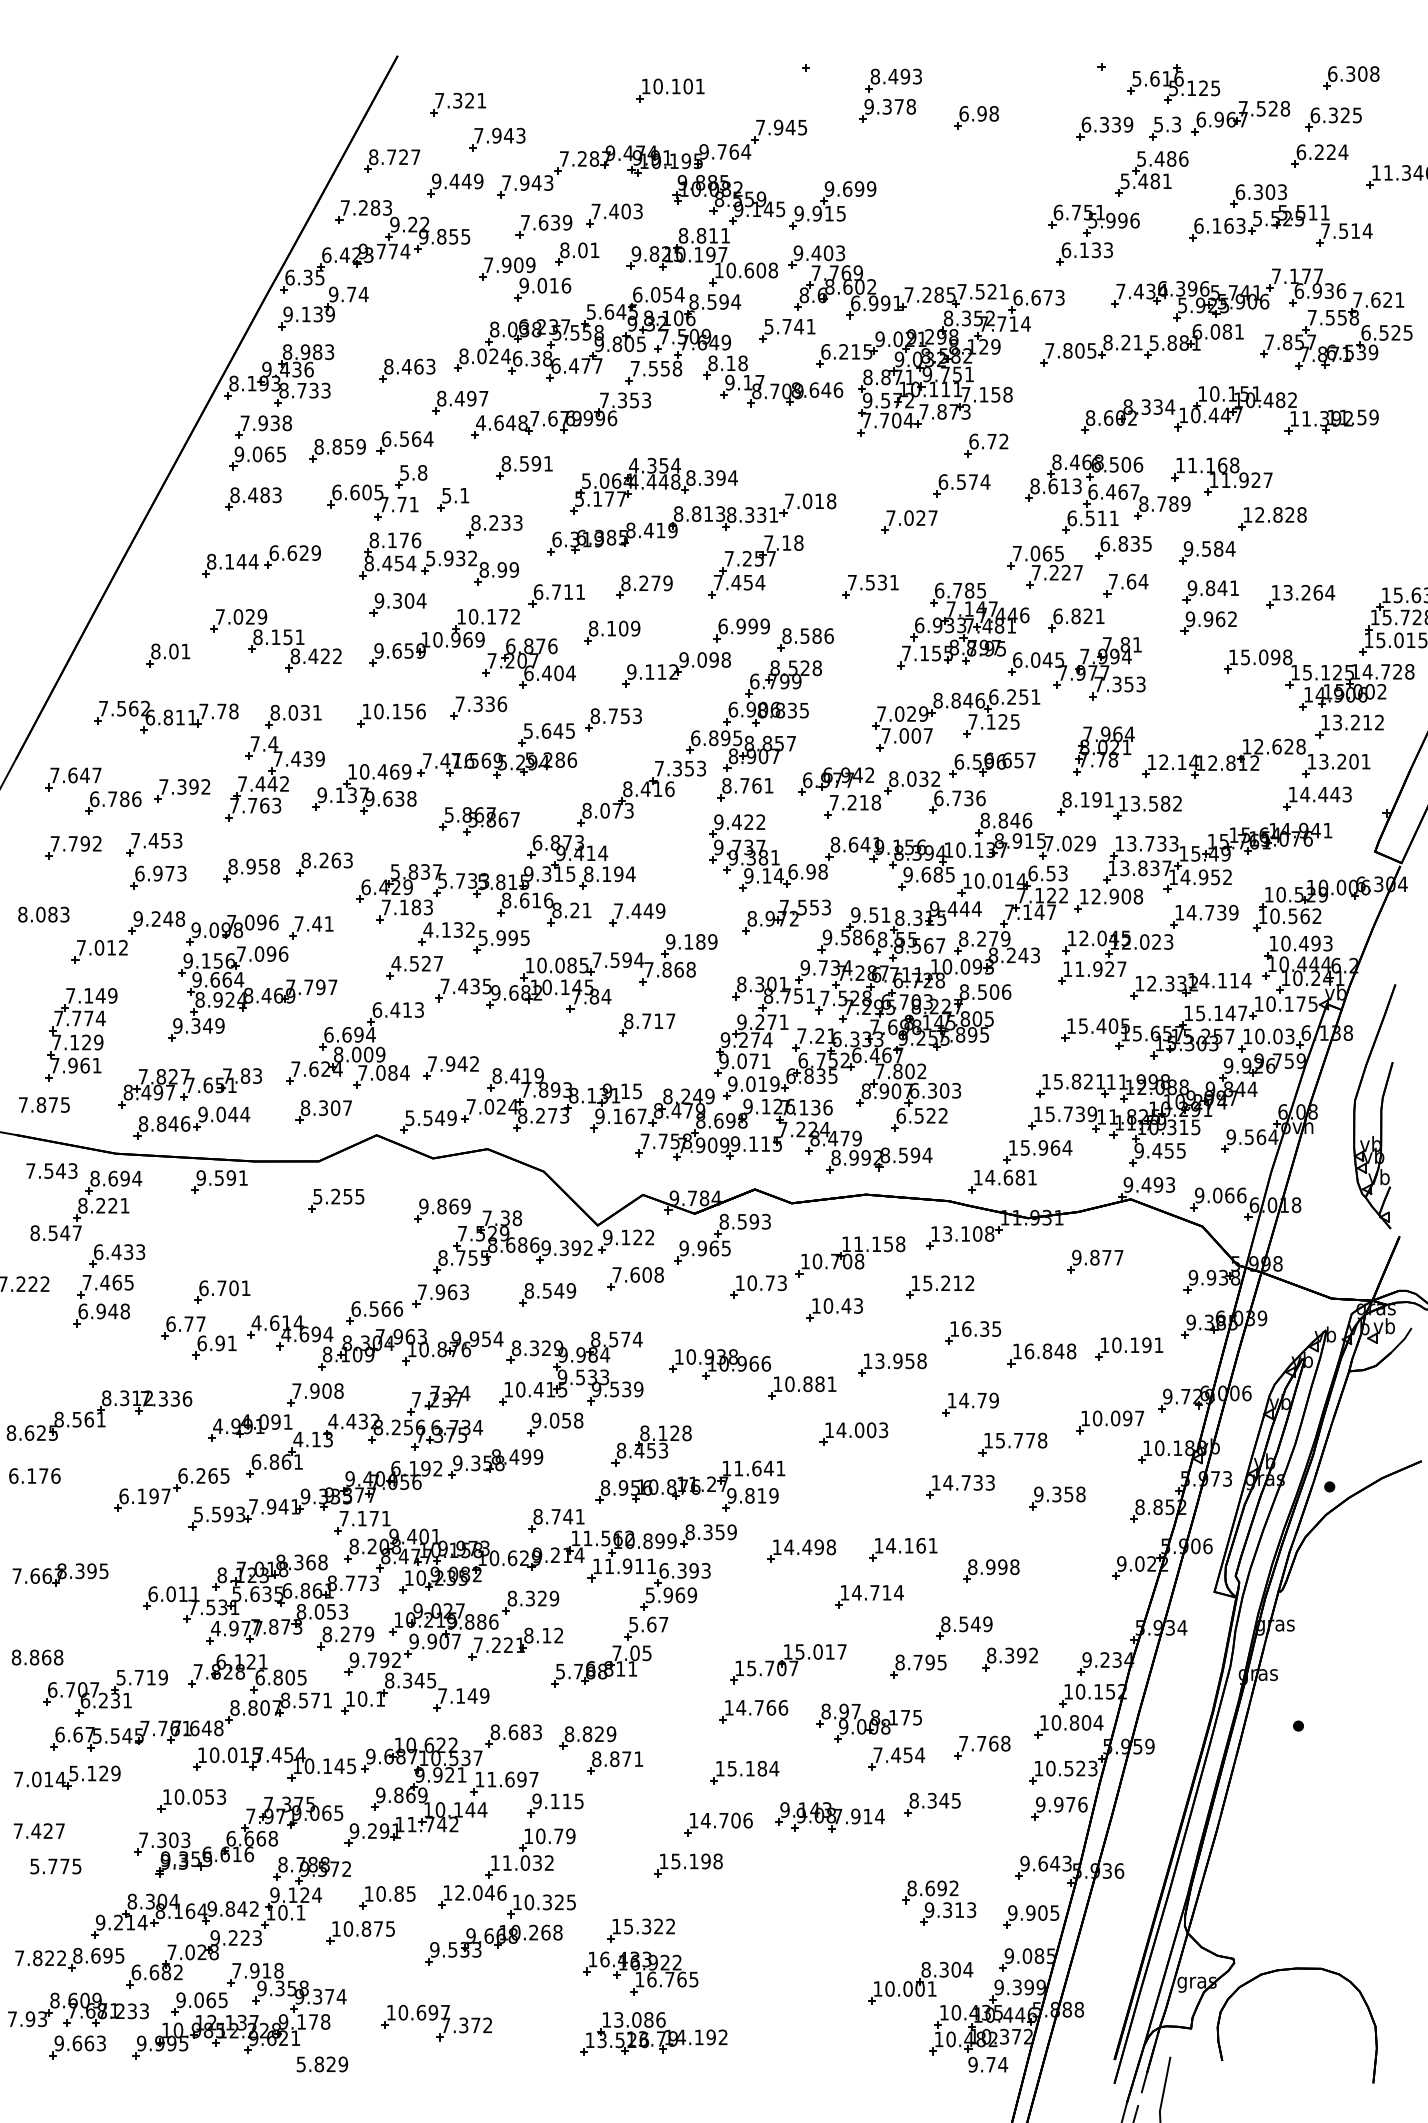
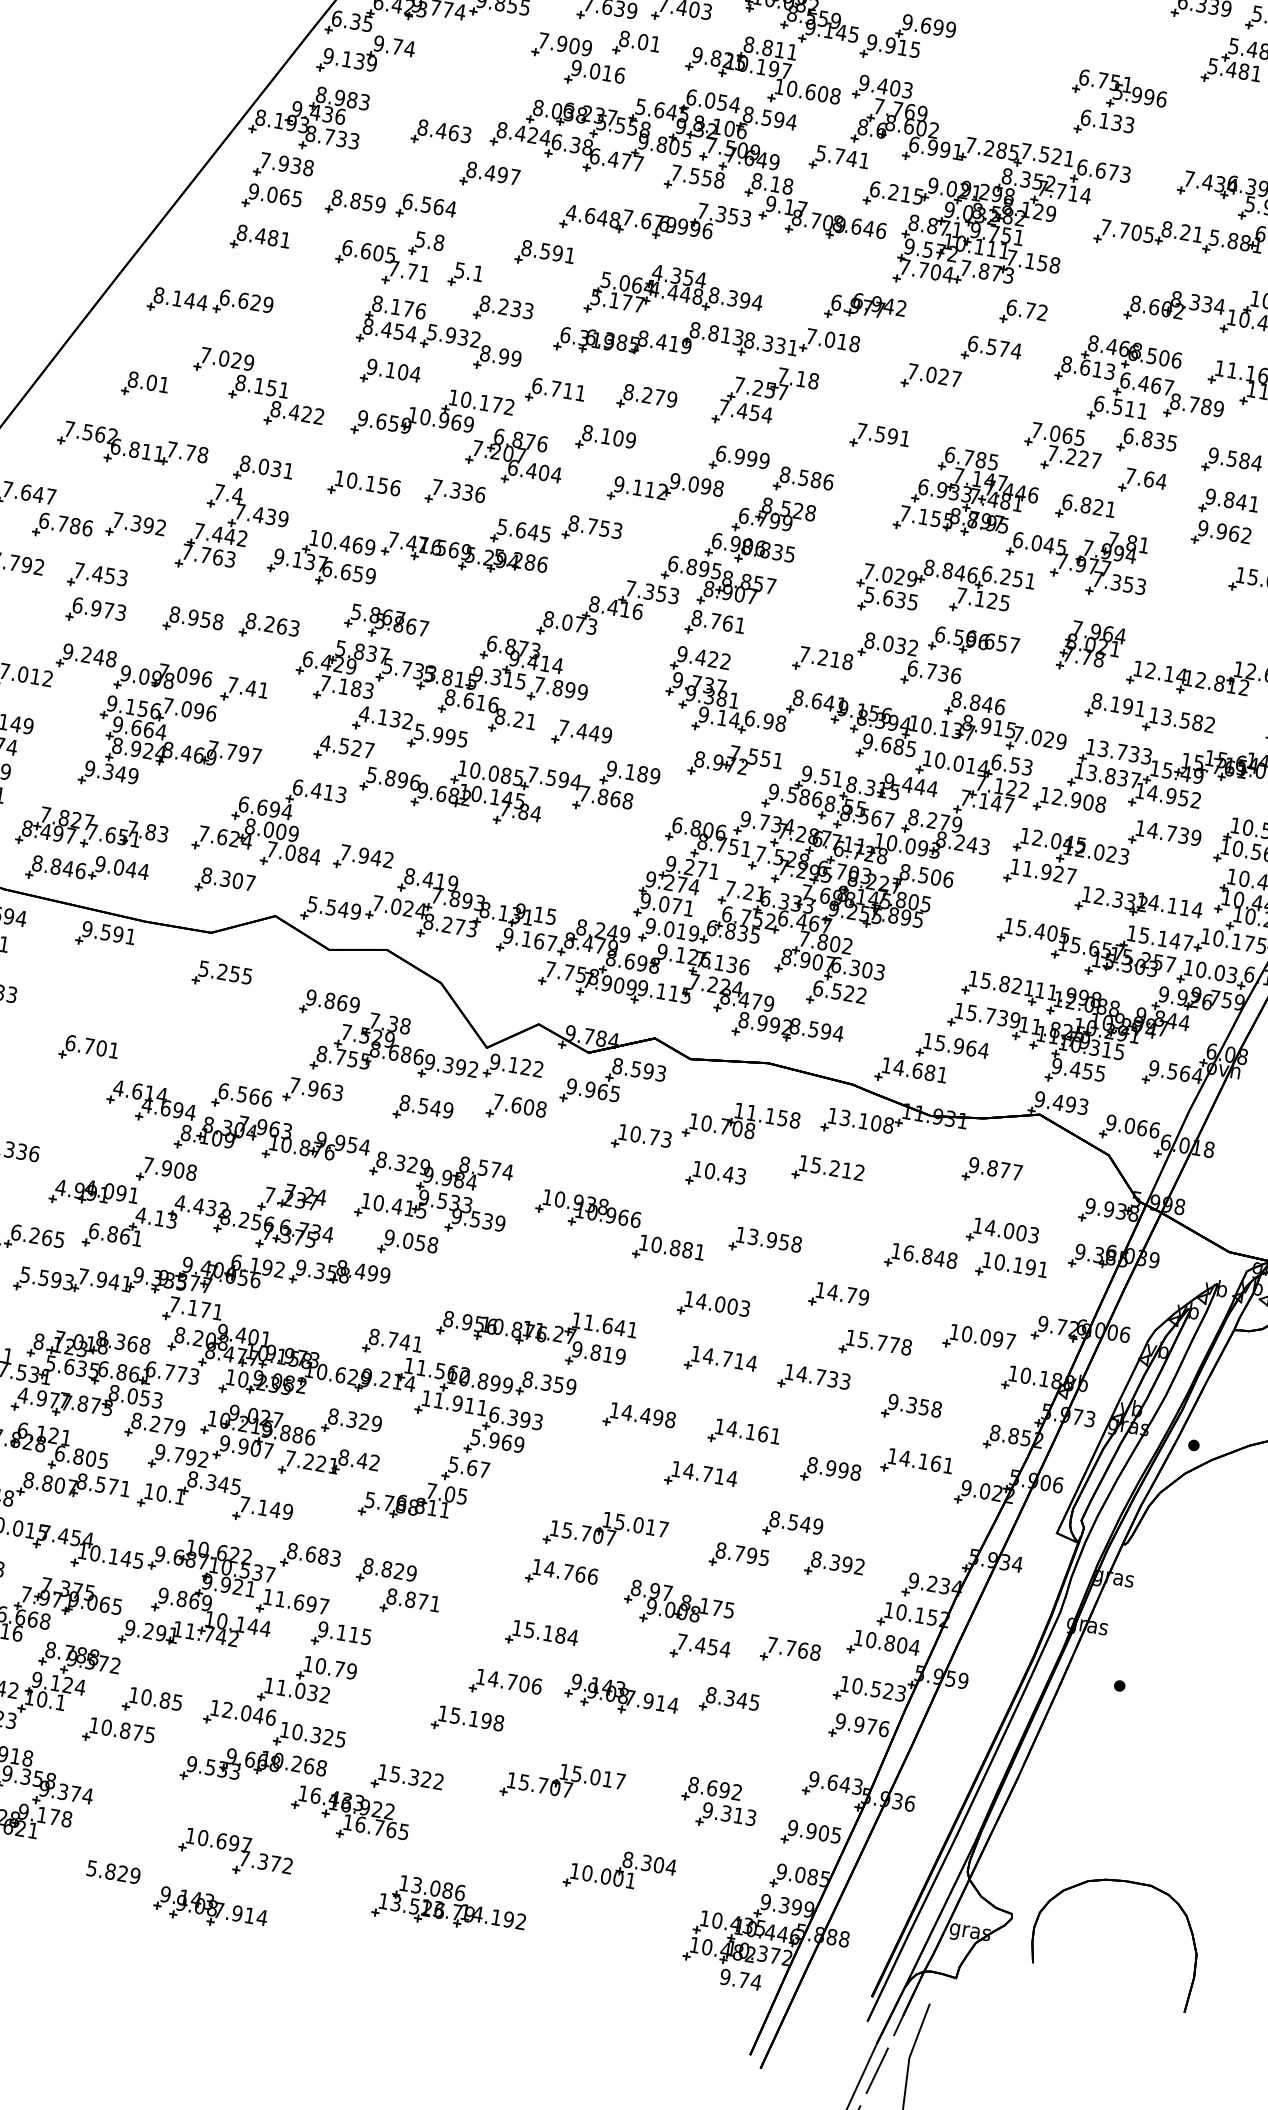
part: (1093, 234) -> (1116, 106), moved
text: (1067, 350) -> (1123, 230), 7.805 -> 7.705
text: (481, 356) -> (520, 133), 8.024 -> 8.424
part: (561, 415) -> (655, 219), moved
text: (276, 495) -> (284, 240), 8.483 -> 8.481
part: (261, 561) -> (210, 303), moved
text: (882, 582) -> (892, 436), 7.531 -> 7.591
text: (397, 600) -> (390, 369), 9.304 -> 9.104
text: (906, 735) -> (890, 598), 7.007 -> 5.635
part: (836, 781) -> (865, 309), moved
text: (390, 798) -> (348, 572), 9.638 -> 6.659
part: (1119, 805) -> (1149, 716), moved
part: (479, 821) -> (386, 624), moved
text: (609, 874) -> (560, 688), 8.194 -> 7.899
text: (826, 907) -> (778, 760), 7.553 -> 7.551
text: (762, 984) -> (698, 828), 8.301 -> 6.806
text: (465, 986) -> (392, 778), 7.435 -> 5.896
part: (647, 1024) -> (573, 849), removed
part: (1114, 1317) -> (1002, 1233), added
part: (973, 1332) -> (854, 1223), removed
part: (198, 1337) -> (56, 1092), removed
part: (651, 1445) -> (503, 1283), removed
part: (869, 1484) -> (720, 1362), added
part: (1071, 1549) -> (917, 1464), added
text: (332, 1582) -> (151, 1368), 8.773 -> 6.773
text: (546, 1635) -> (362, 1460), 8.12 -> 8.42
part: (788, 1909) -> (562, 1784), added
part: (1289, 1970) -> (1117, 1881), moved
part: (640, 1973) -> (349, 1816), moved
part: (920, 1982) -> (619, 1872), moved
part: (436, 2022) -> (235, 1853), moved
part: (653, 2033) -> (450, 1905), moved
text: (322, 2064) -> (113, 1872), moved
part: (475, 2084) -> (210, 1909), added

